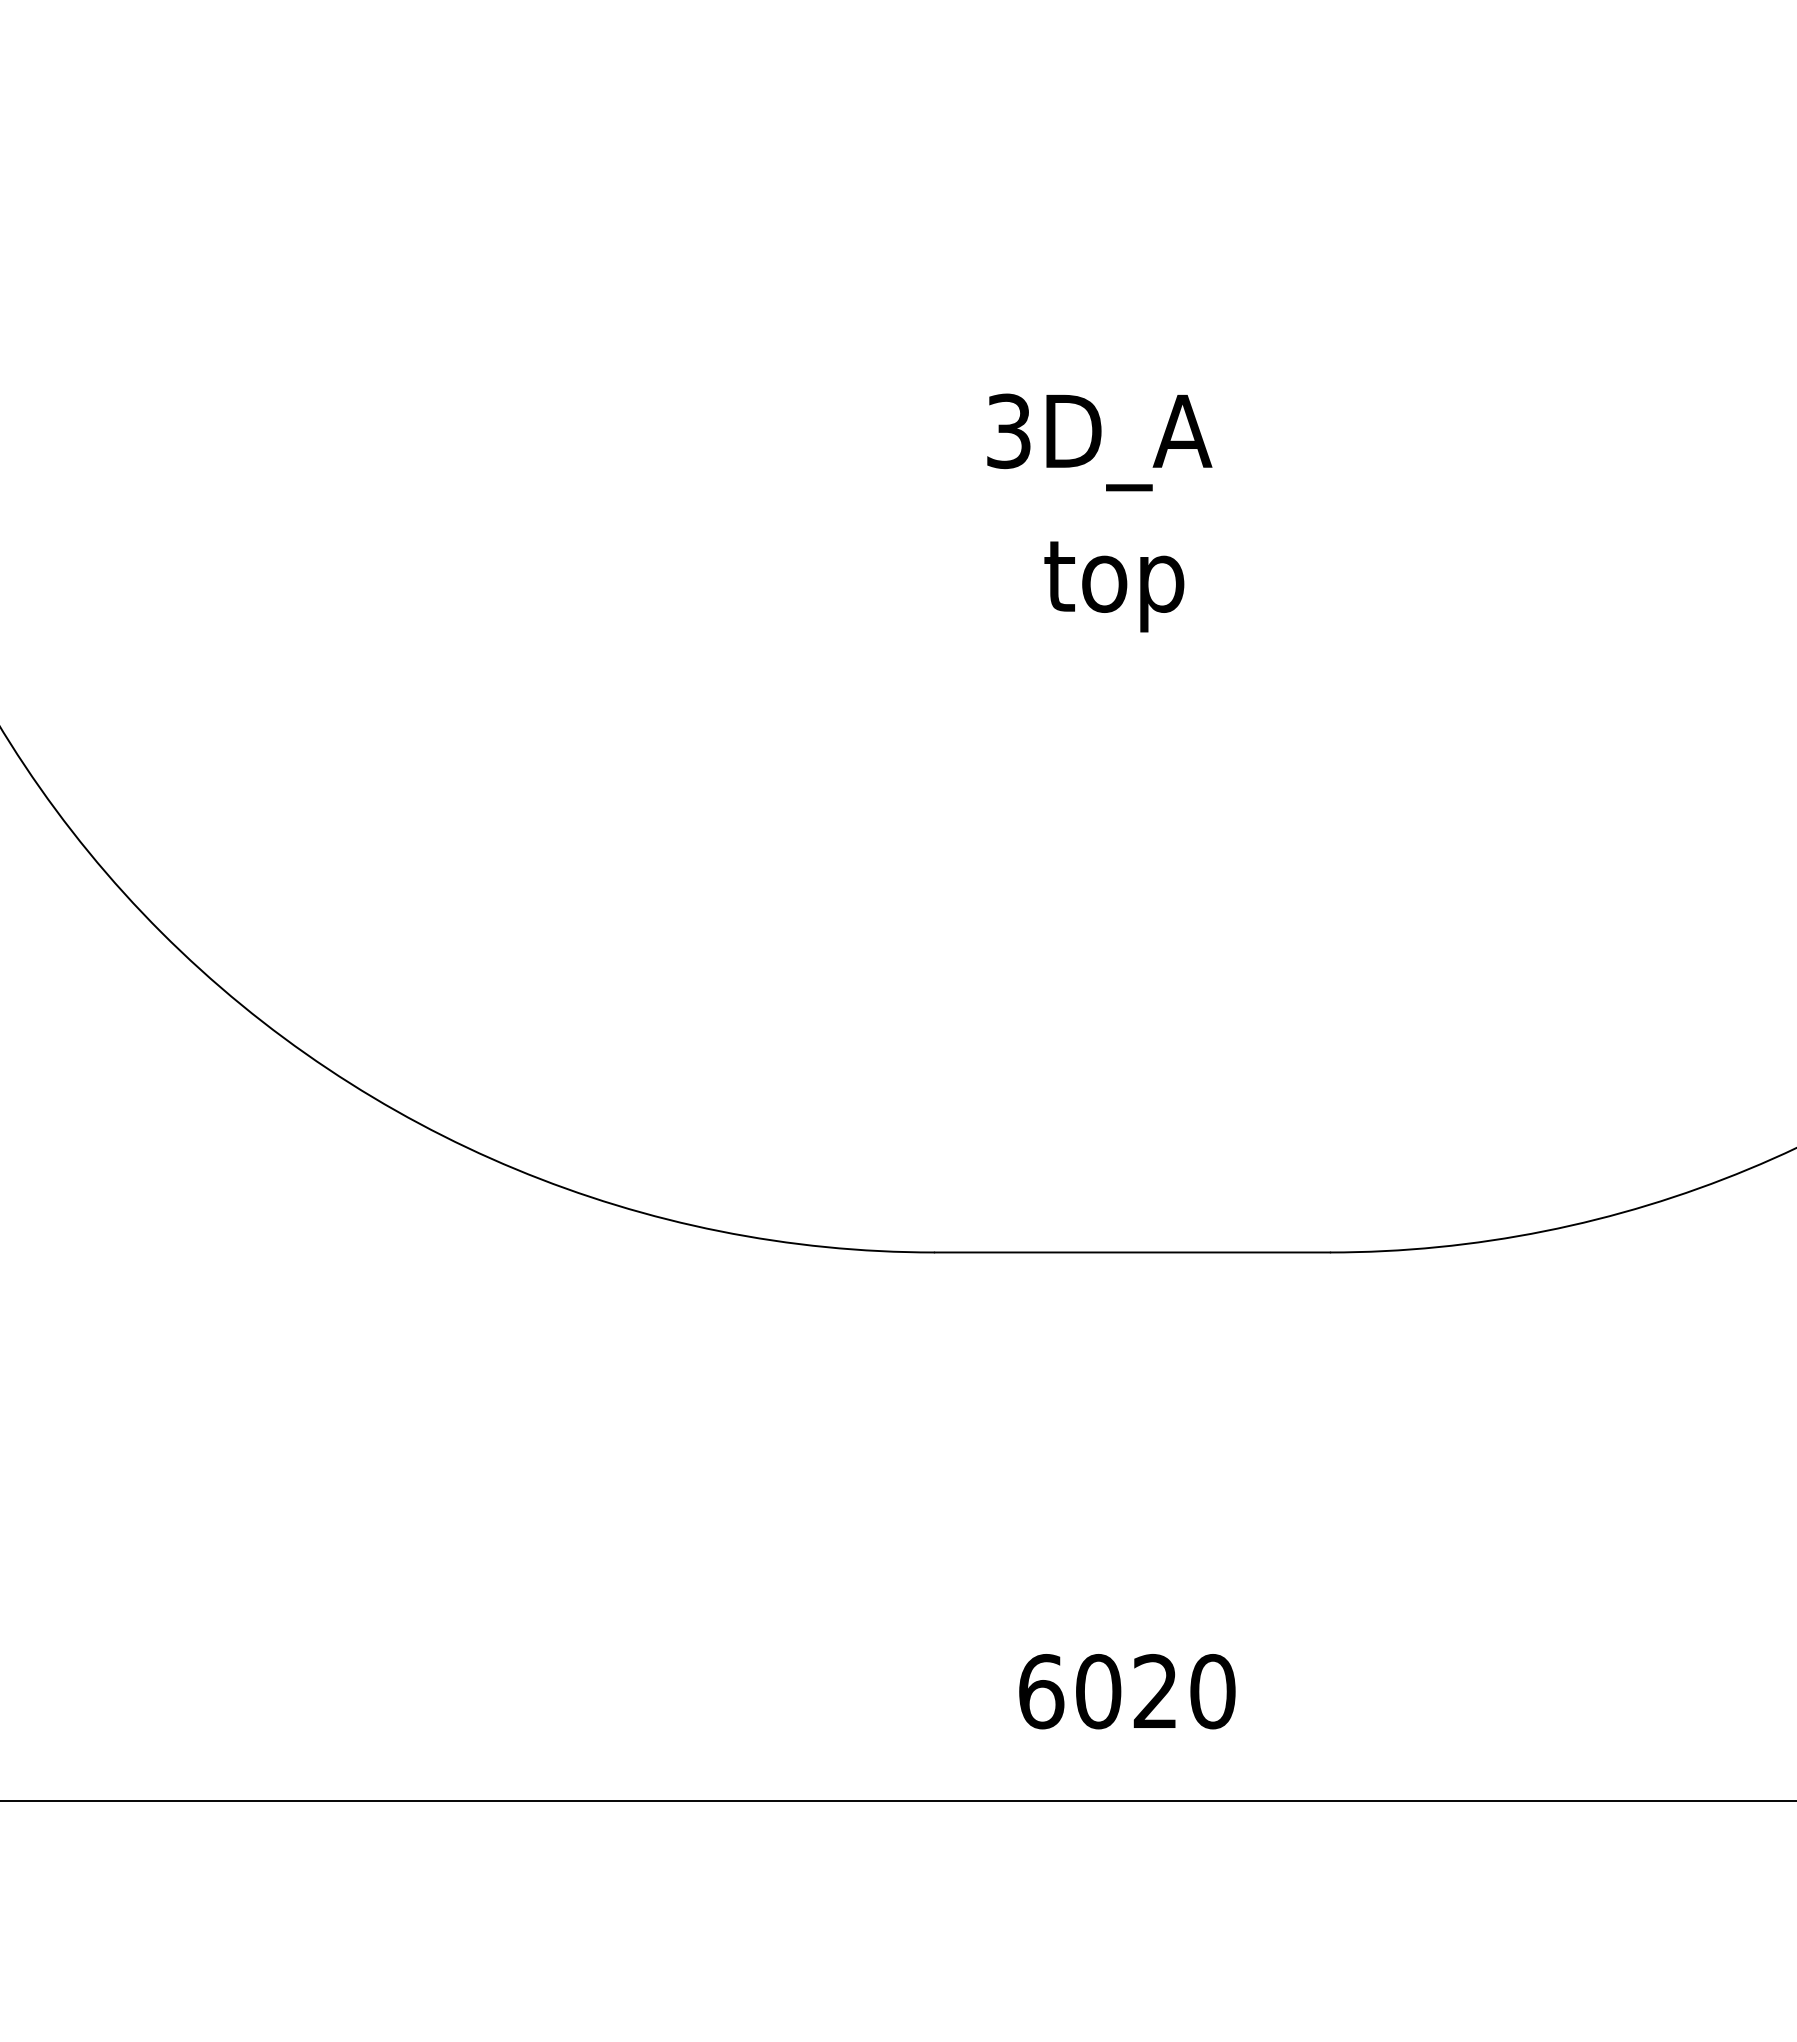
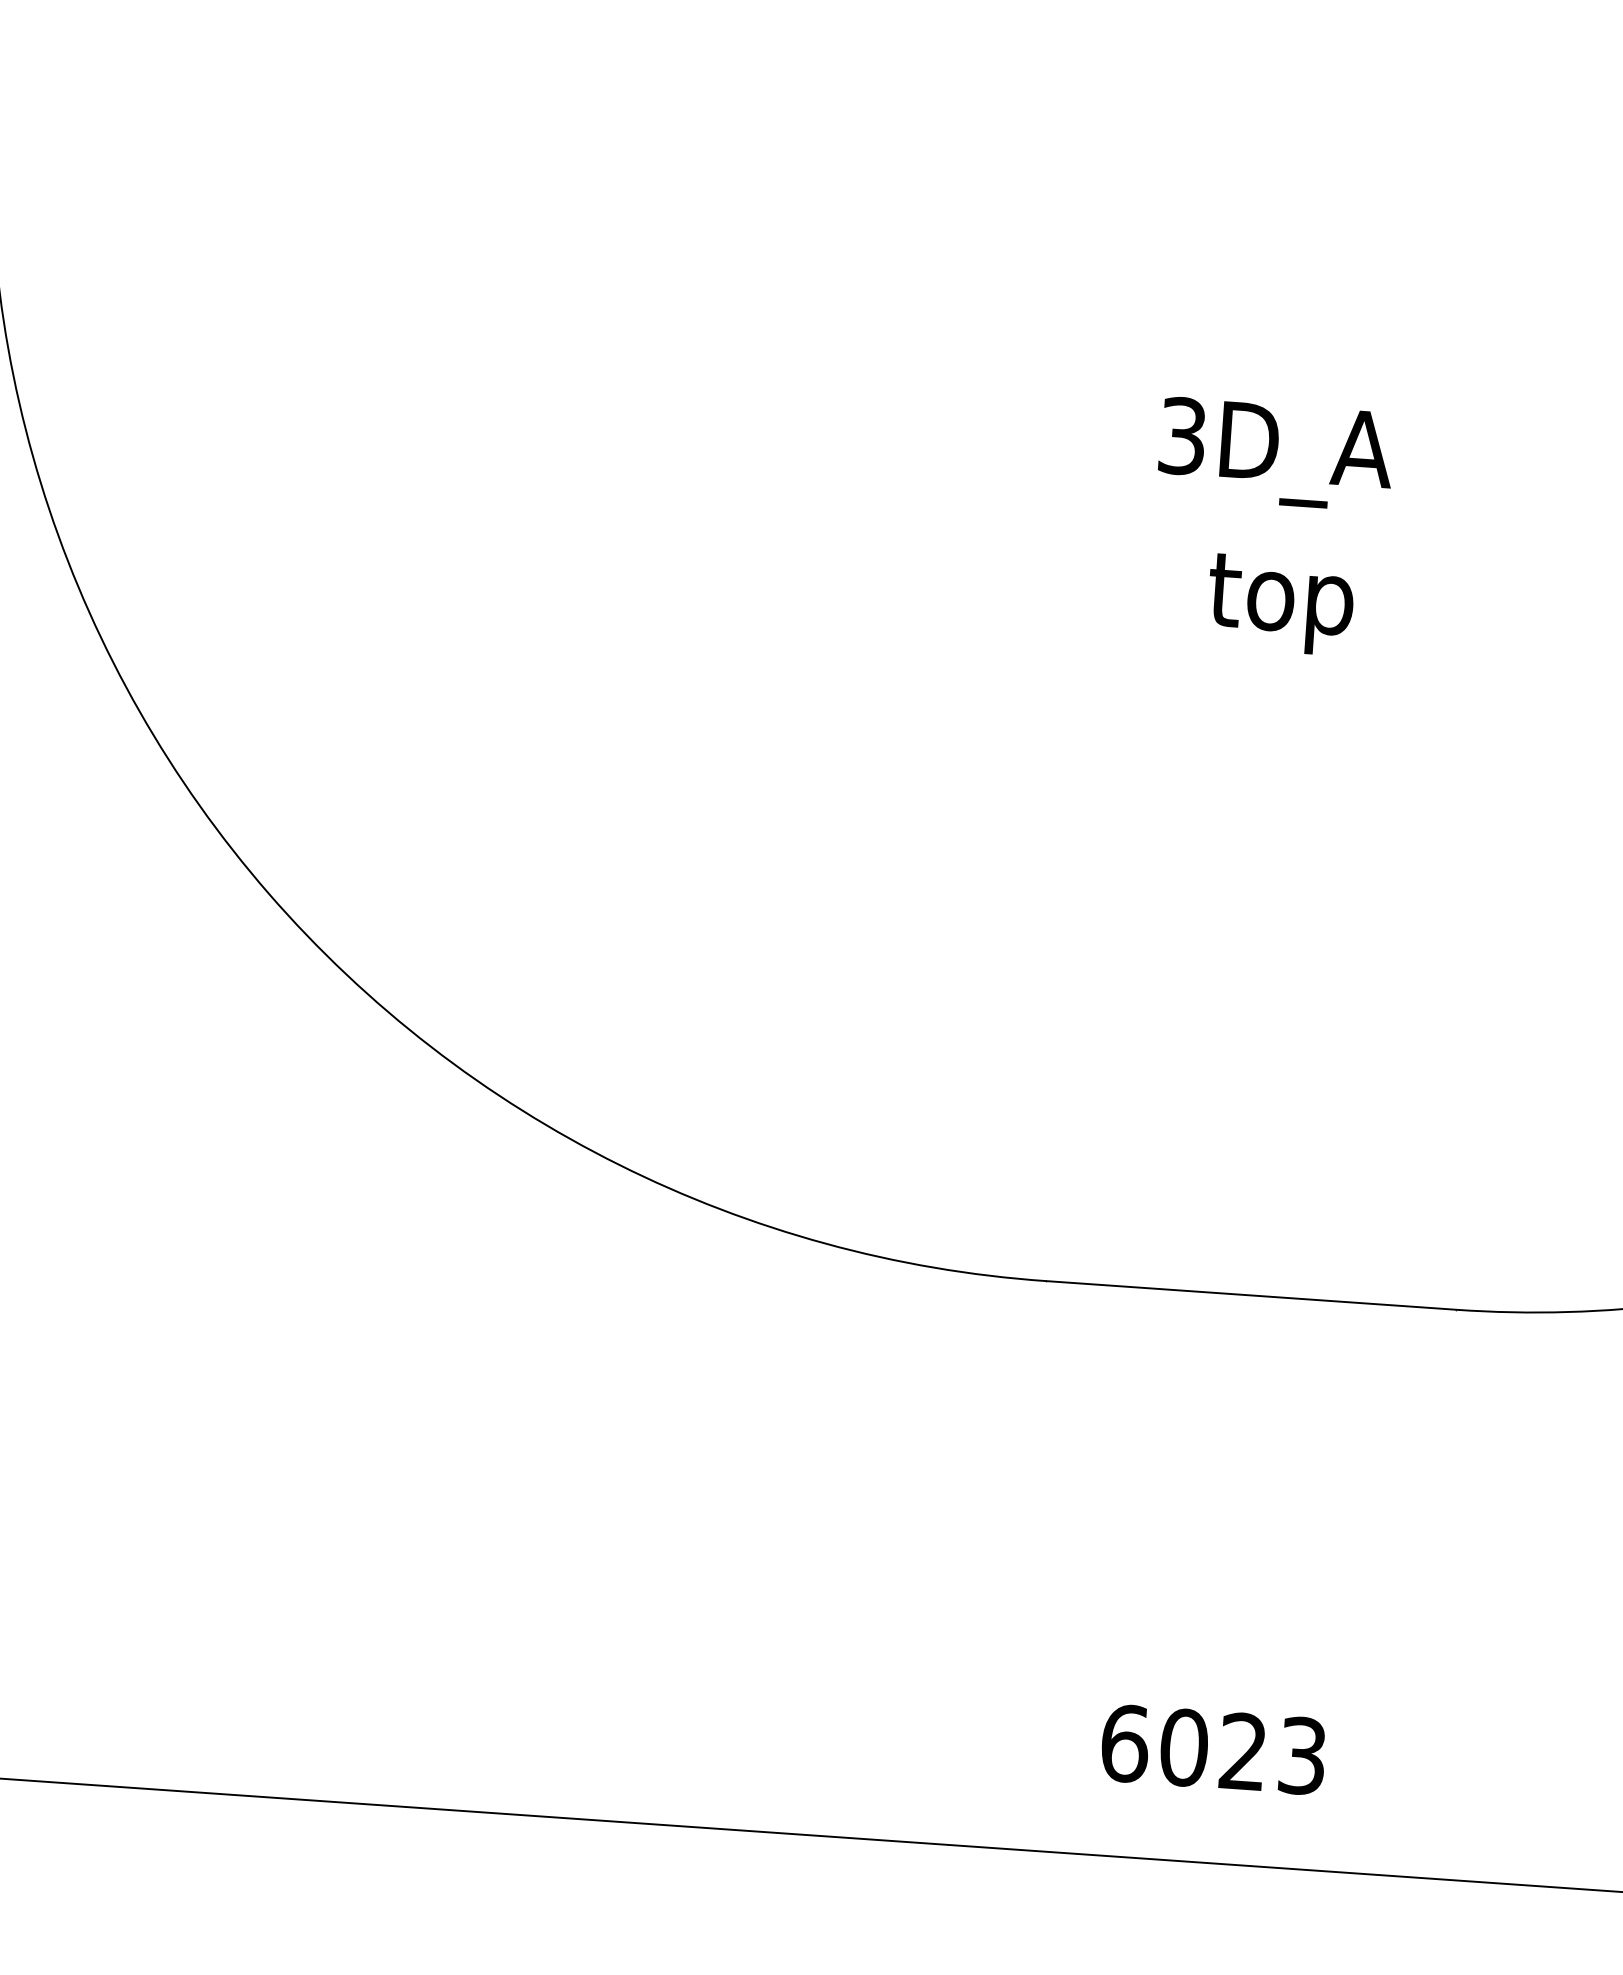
text: (1212, 1691) -> (1302, 1755), 6020 -> 6023

